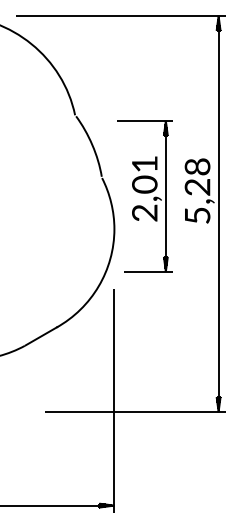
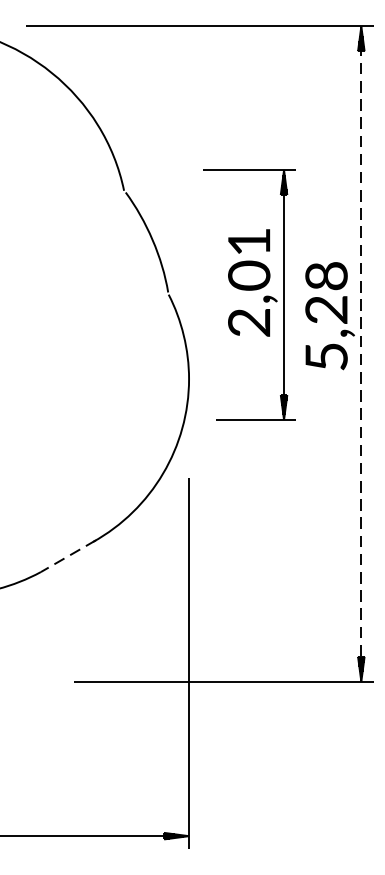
part: (144, 196) -> (248, 295), moved
line: (218, 214) -> (361, 354), solid -> dashed
line: (41, 336) -> (68, 556), solid -> dashed

